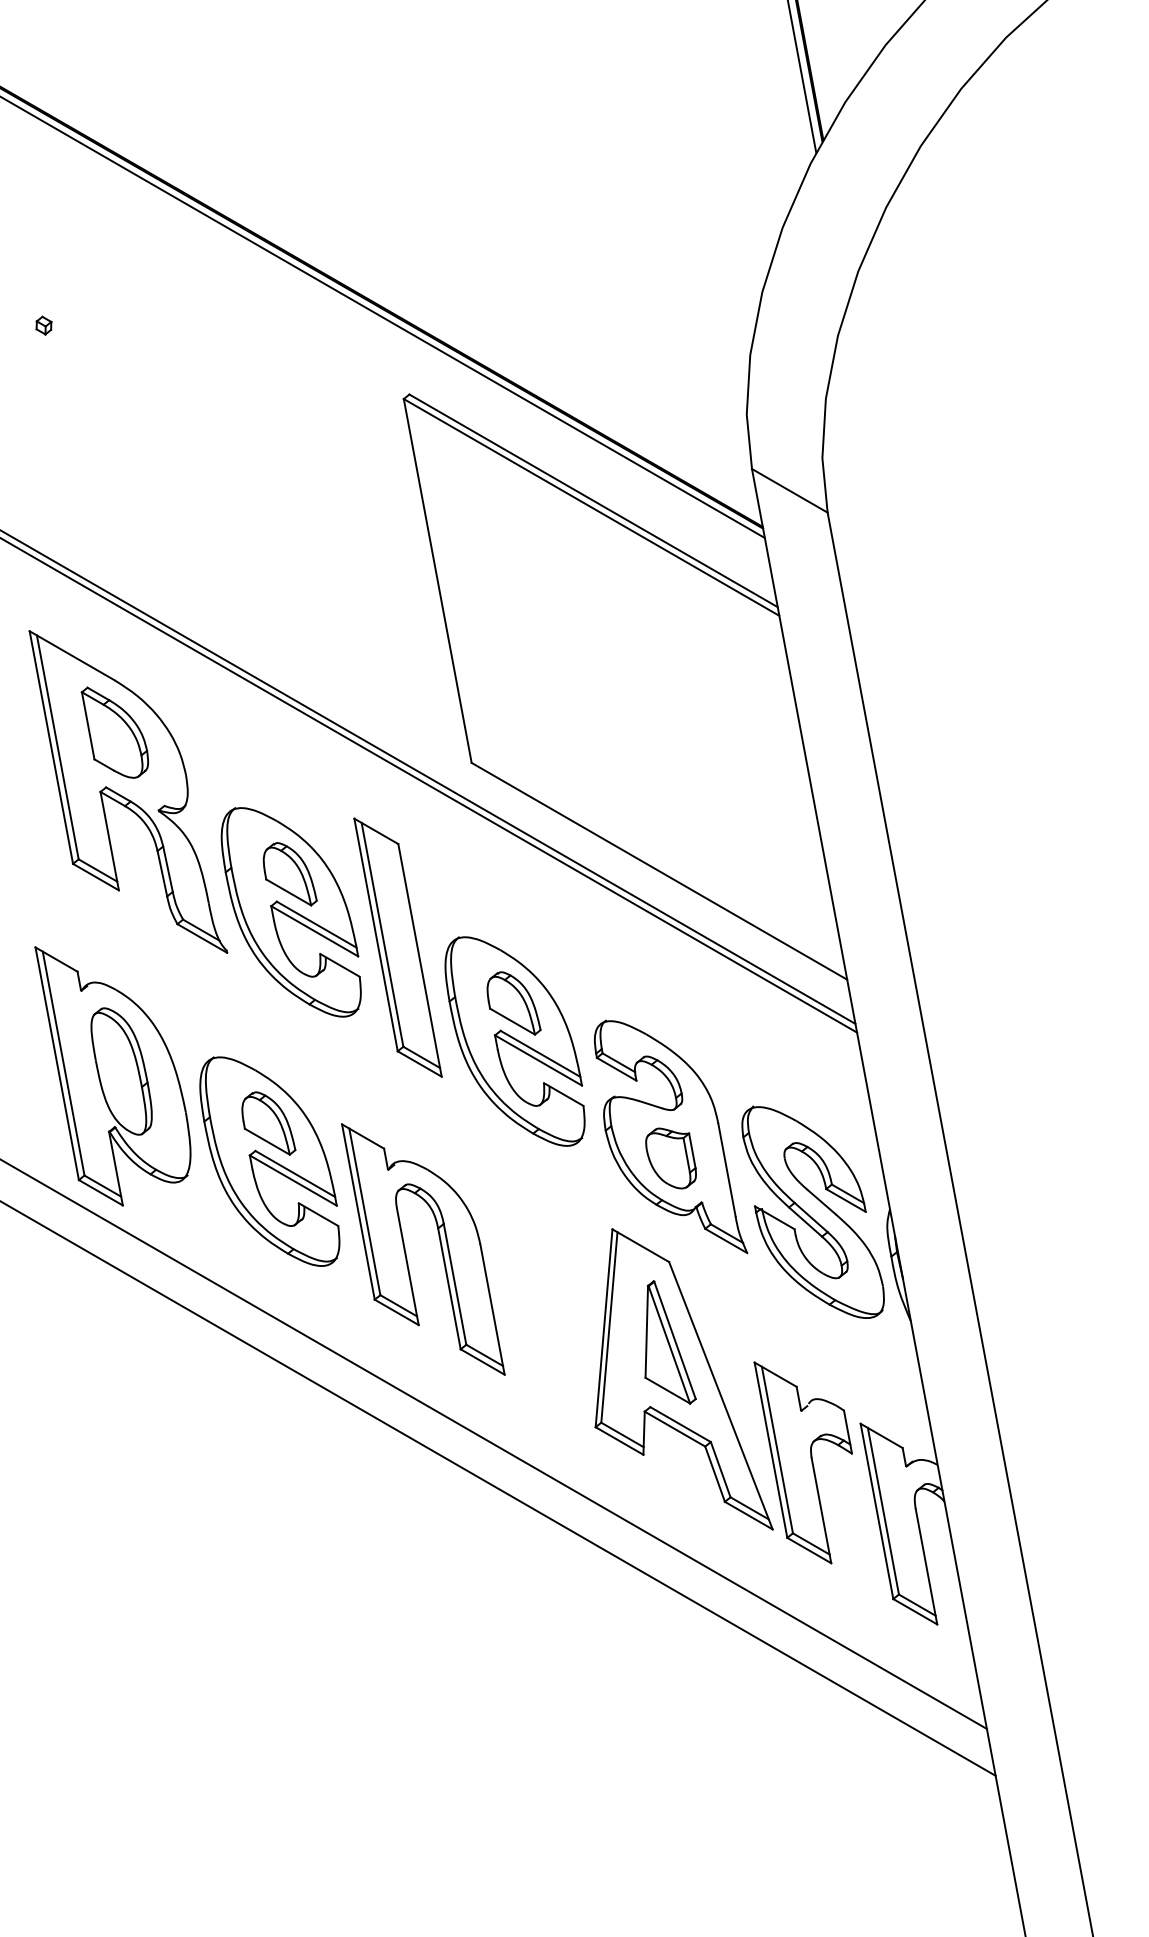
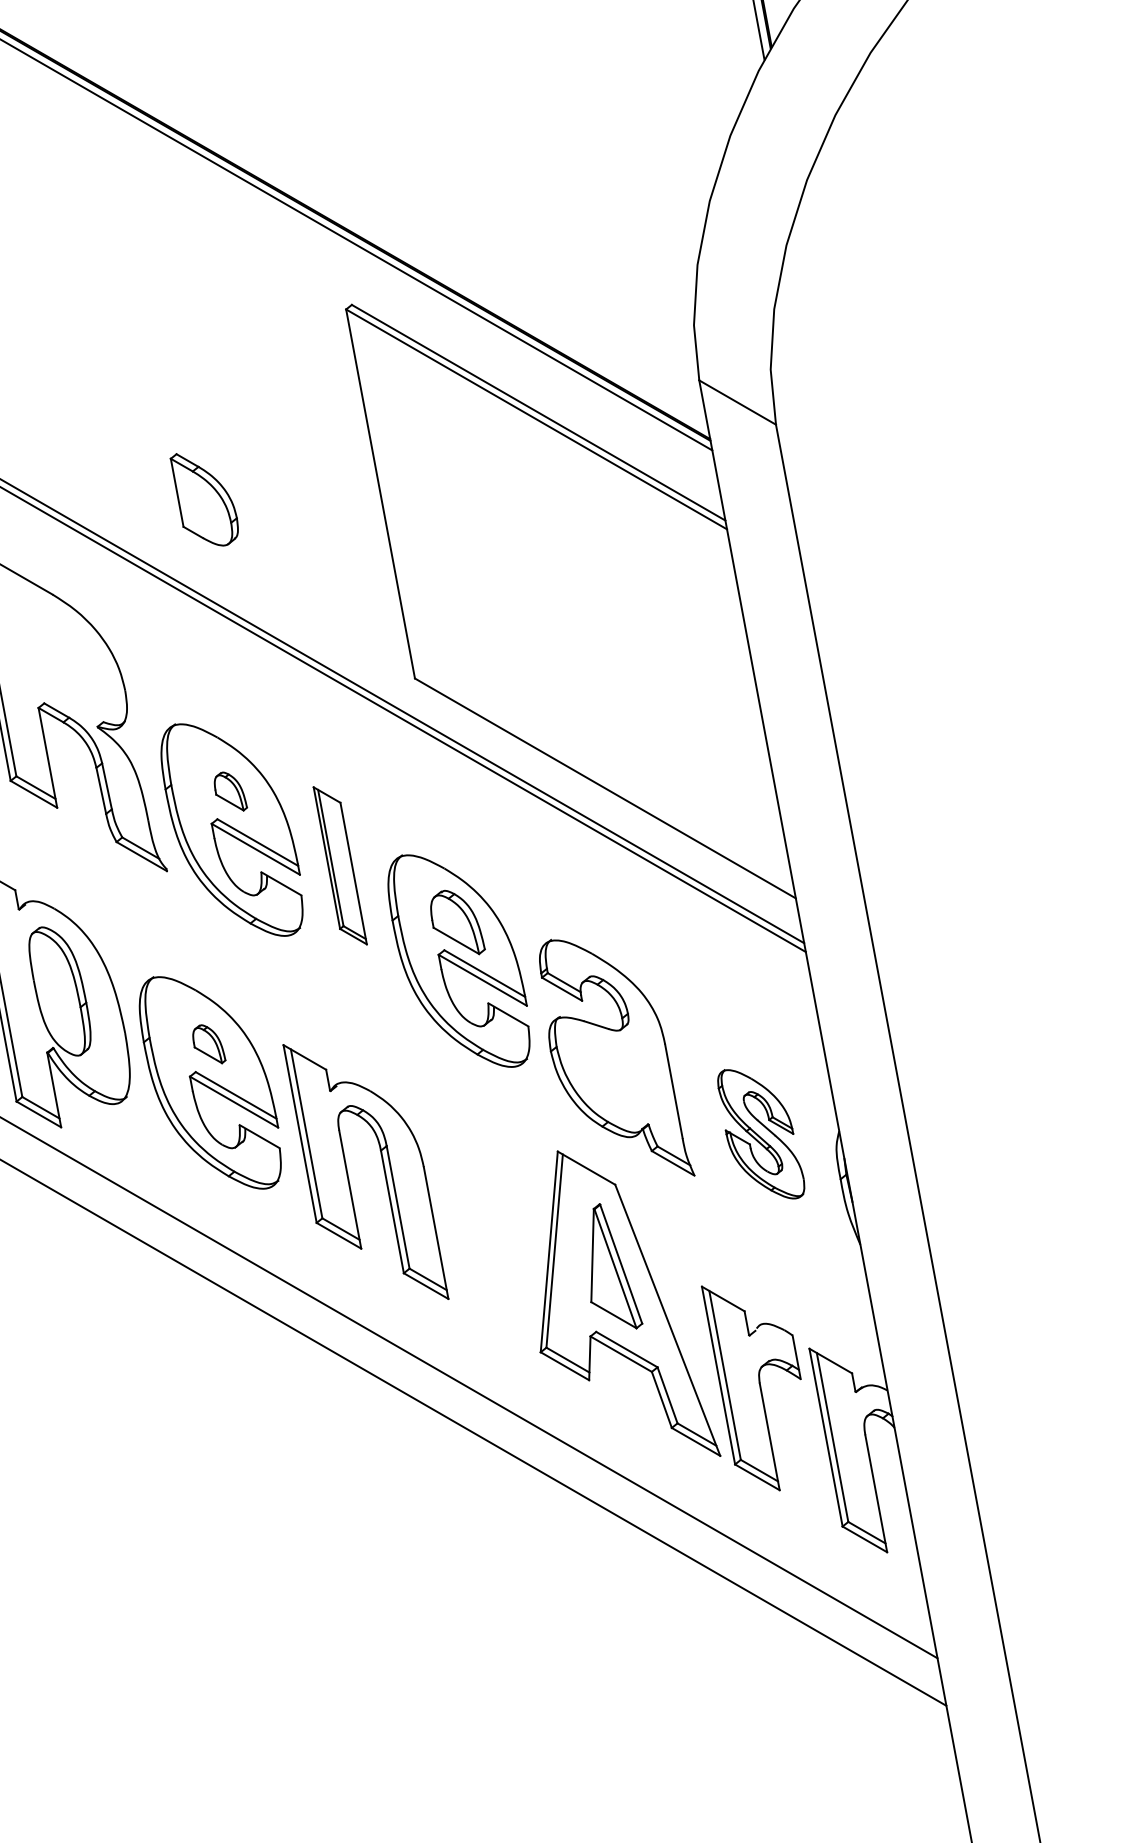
part: (114, 732) -> (203, 499), moved
part: (289, 874) -> (230, 791), size x0.6
part: (397, 947) -> (339, 865), size x0.6
part: (268, 1123) -> (208, 1044), size x0.6
part: (670, 1158) -> (616, 1079), removed
part: (812, 1211) -> (760, 1133), size x0.6

